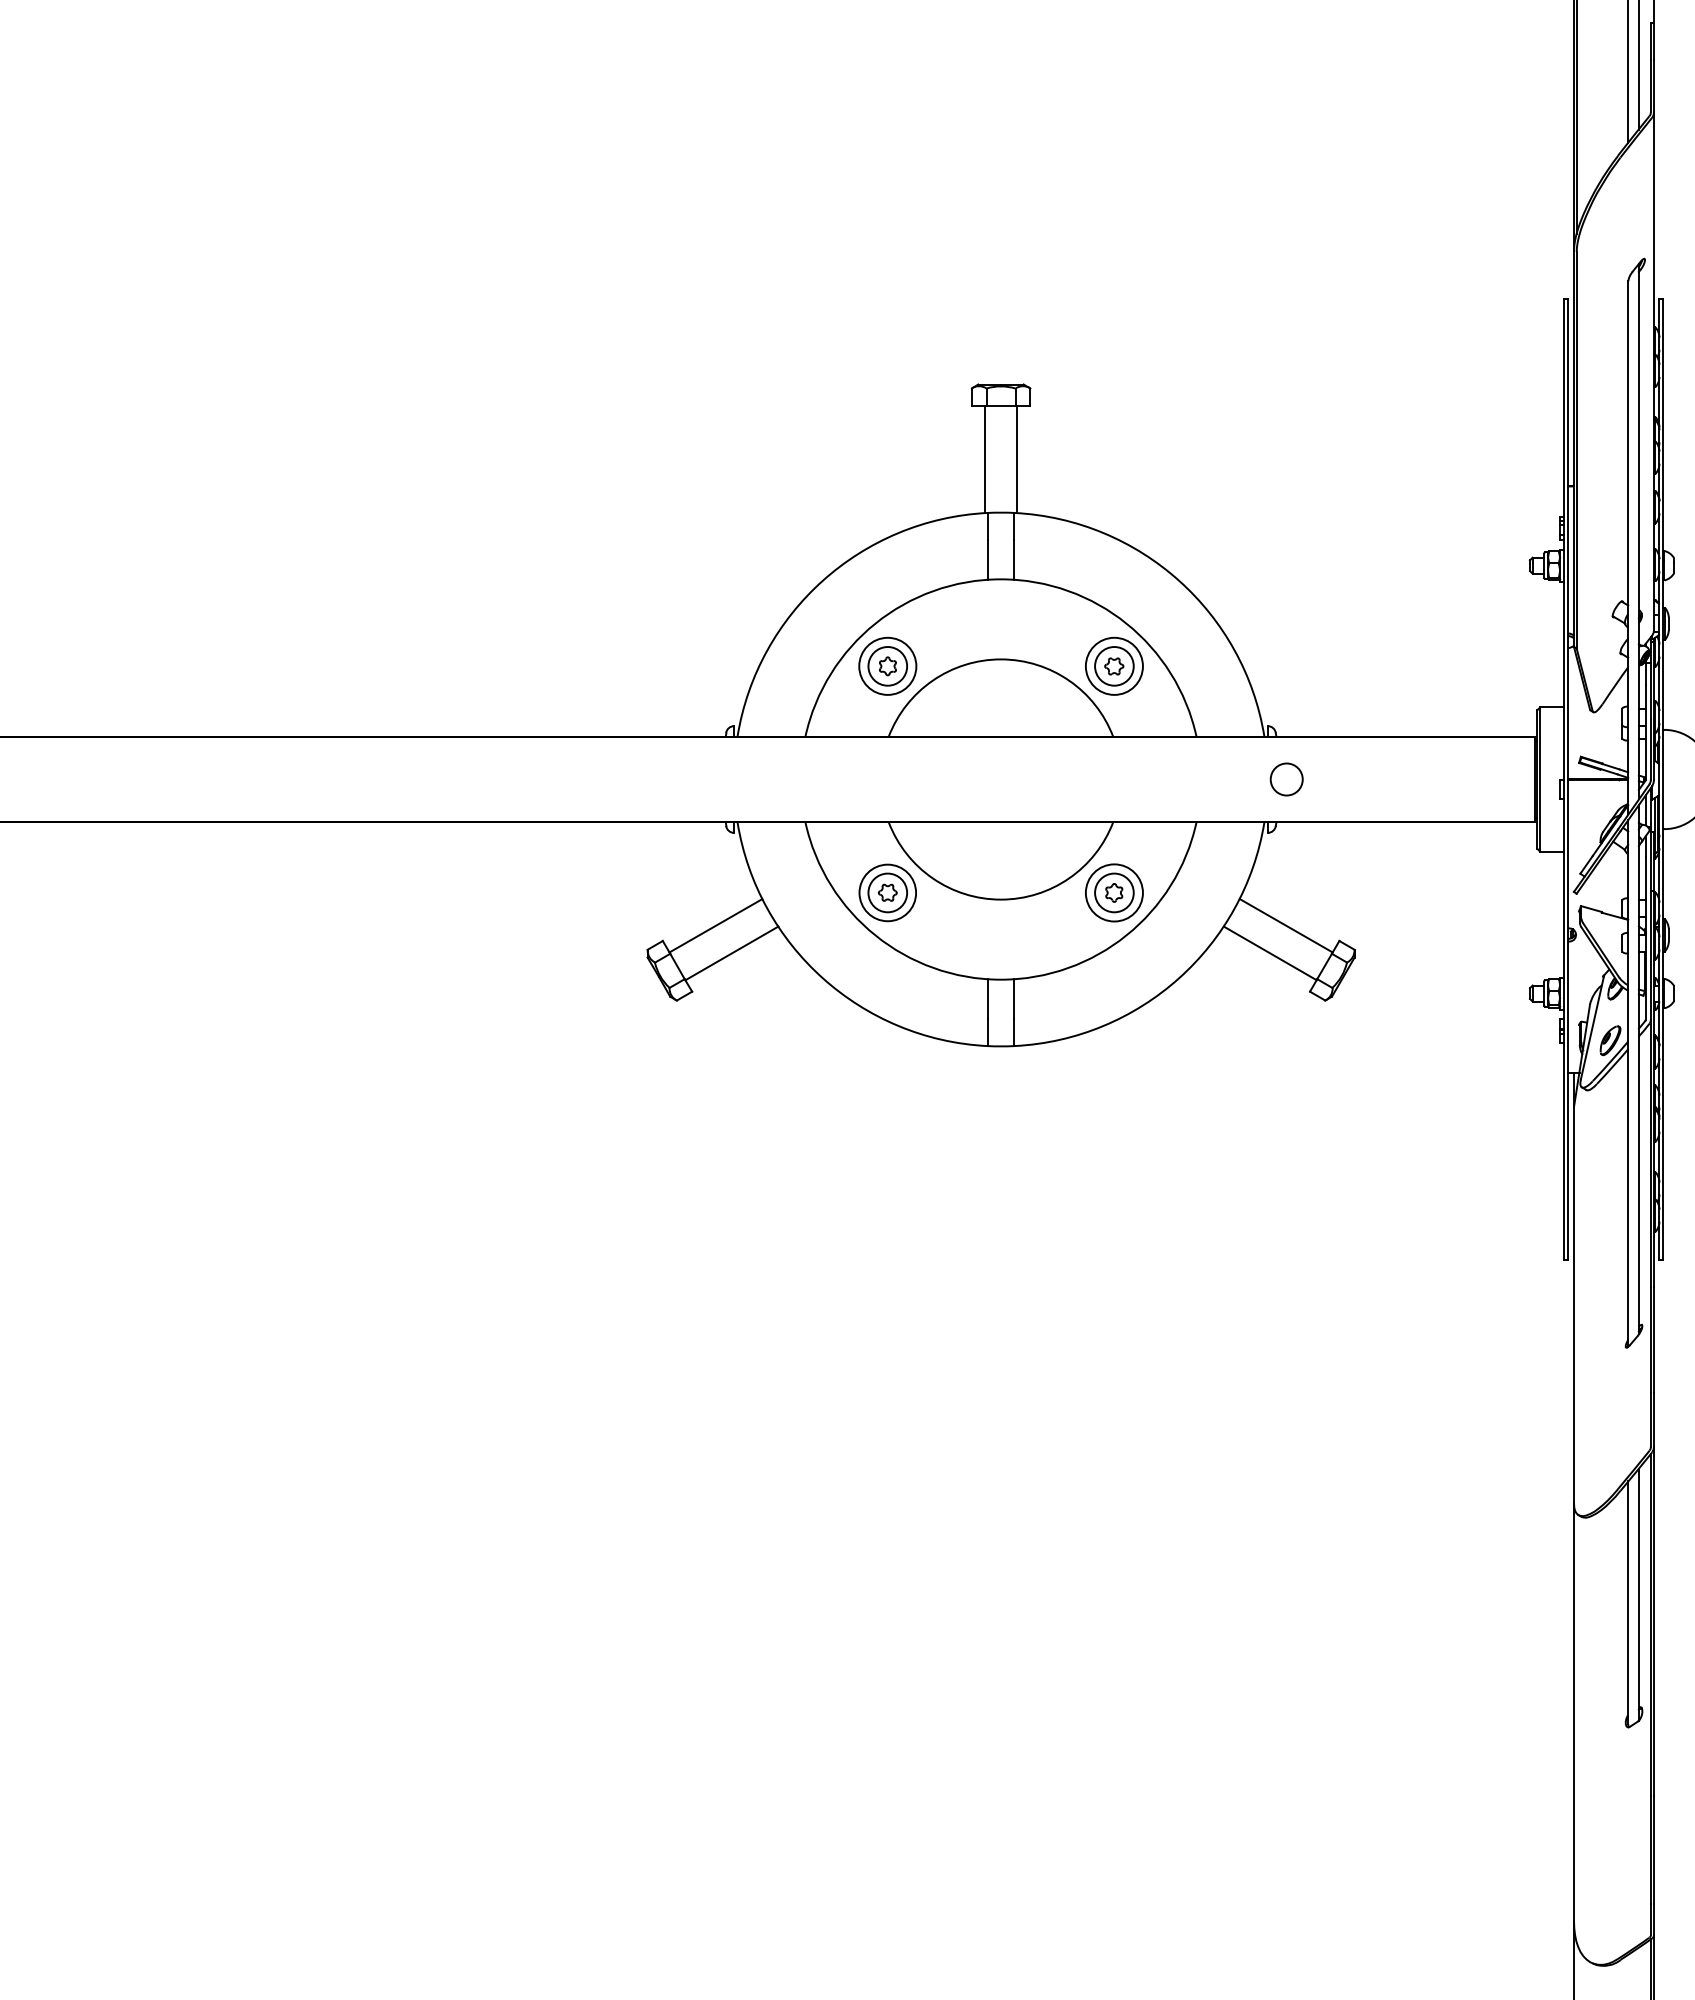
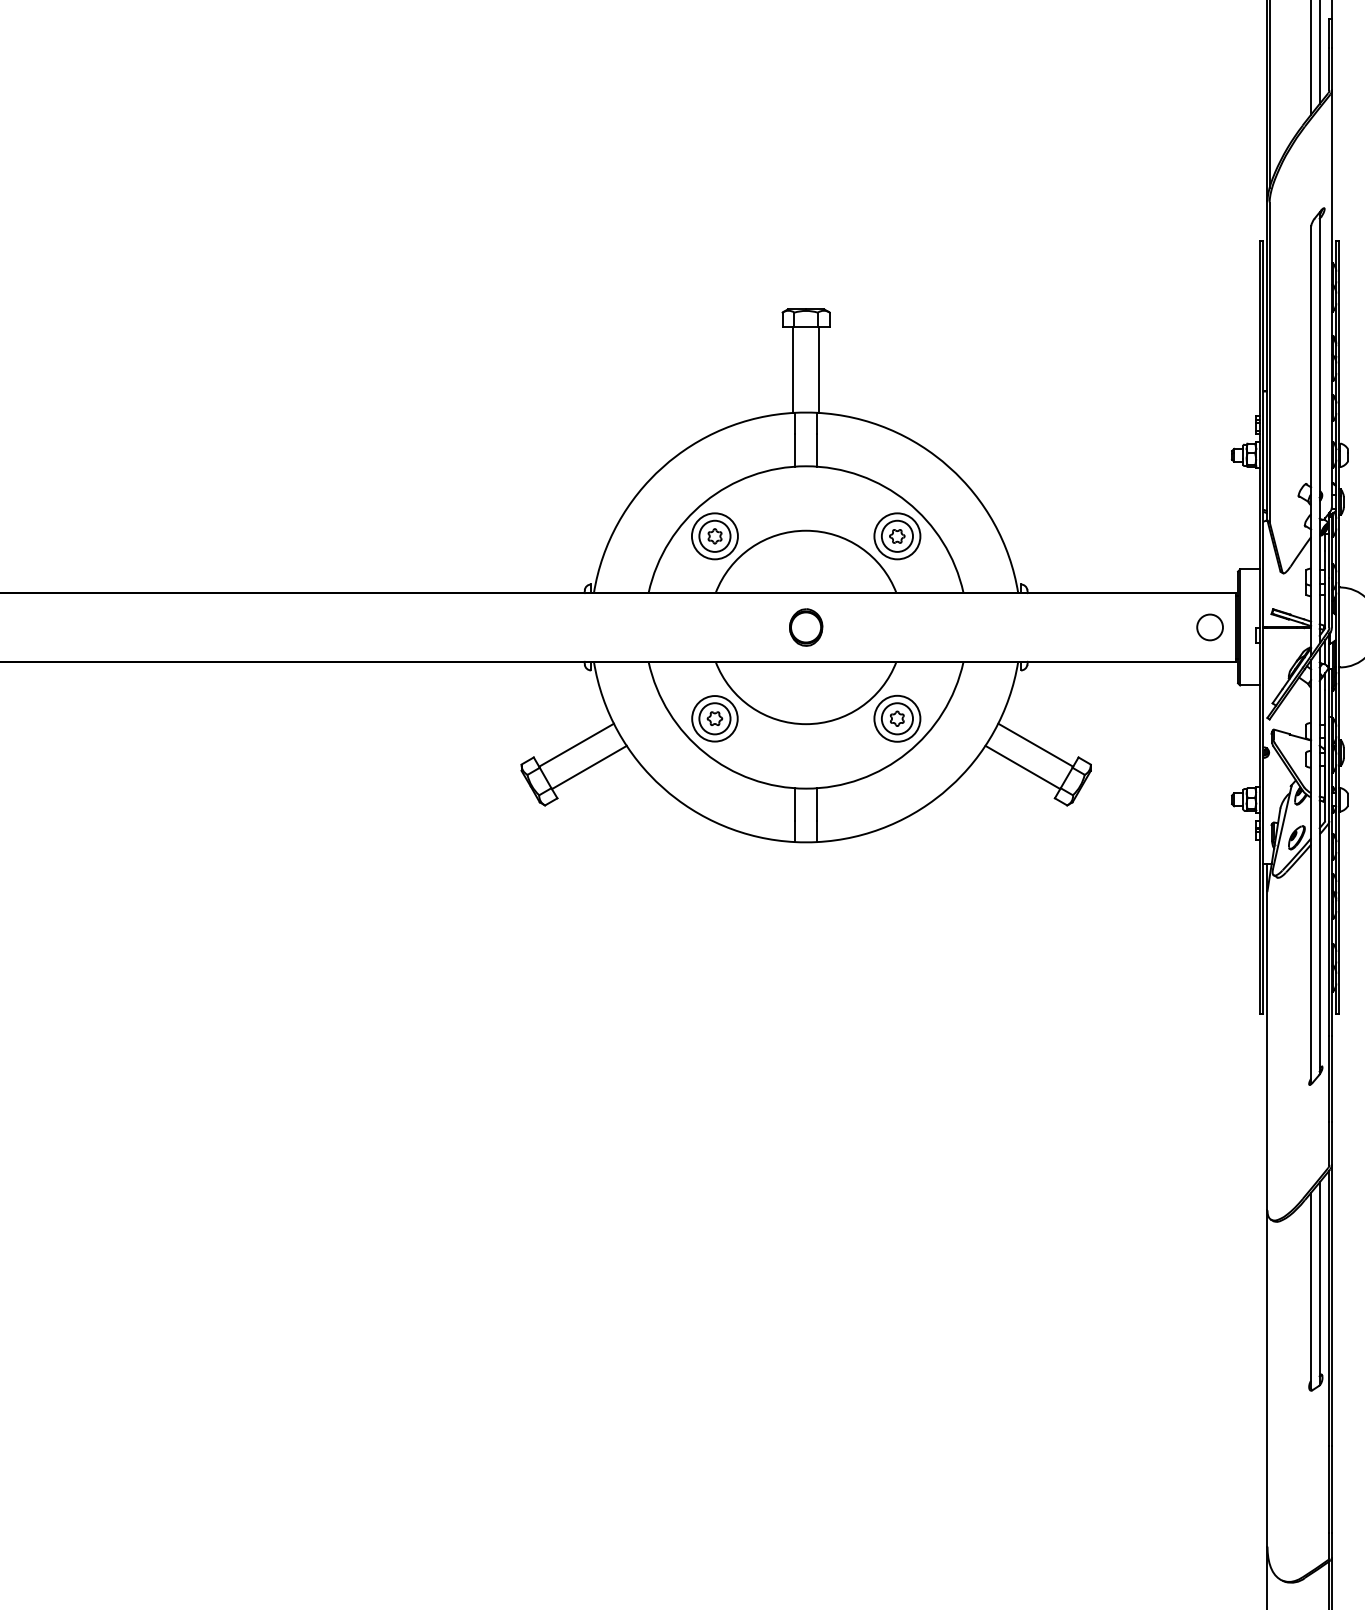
part: (1001, 779) -> (806, 627), added
circle: (1286, 779) -> (1209, 627), moved

